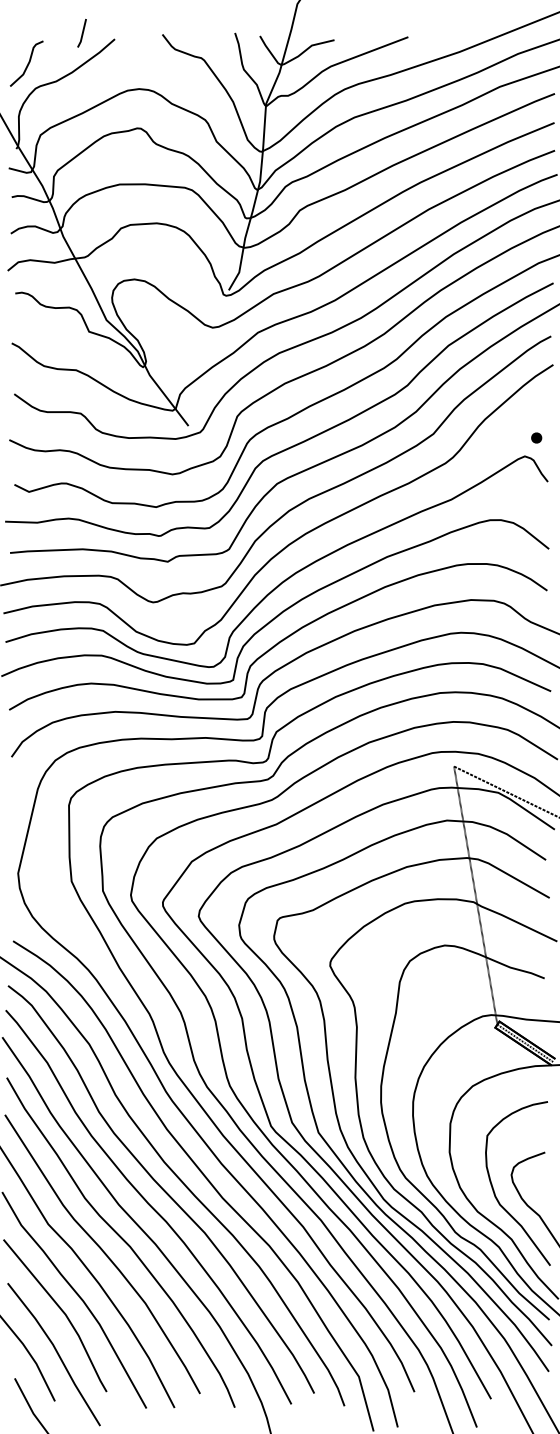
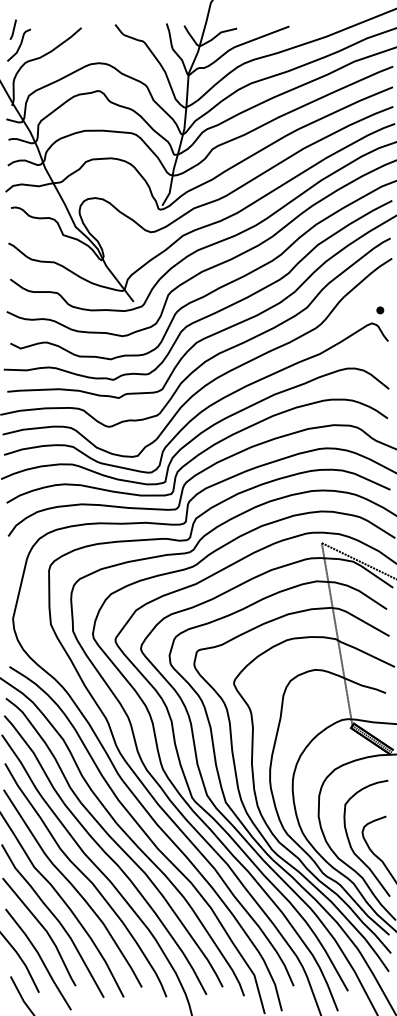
line: (82, 32) -> (13, 29), moved

